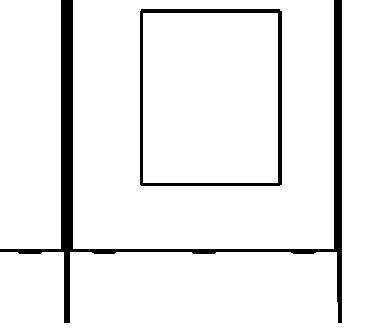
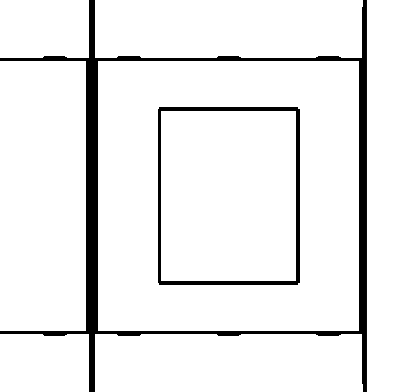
part: (210, 97) -> (228, 195), moved

